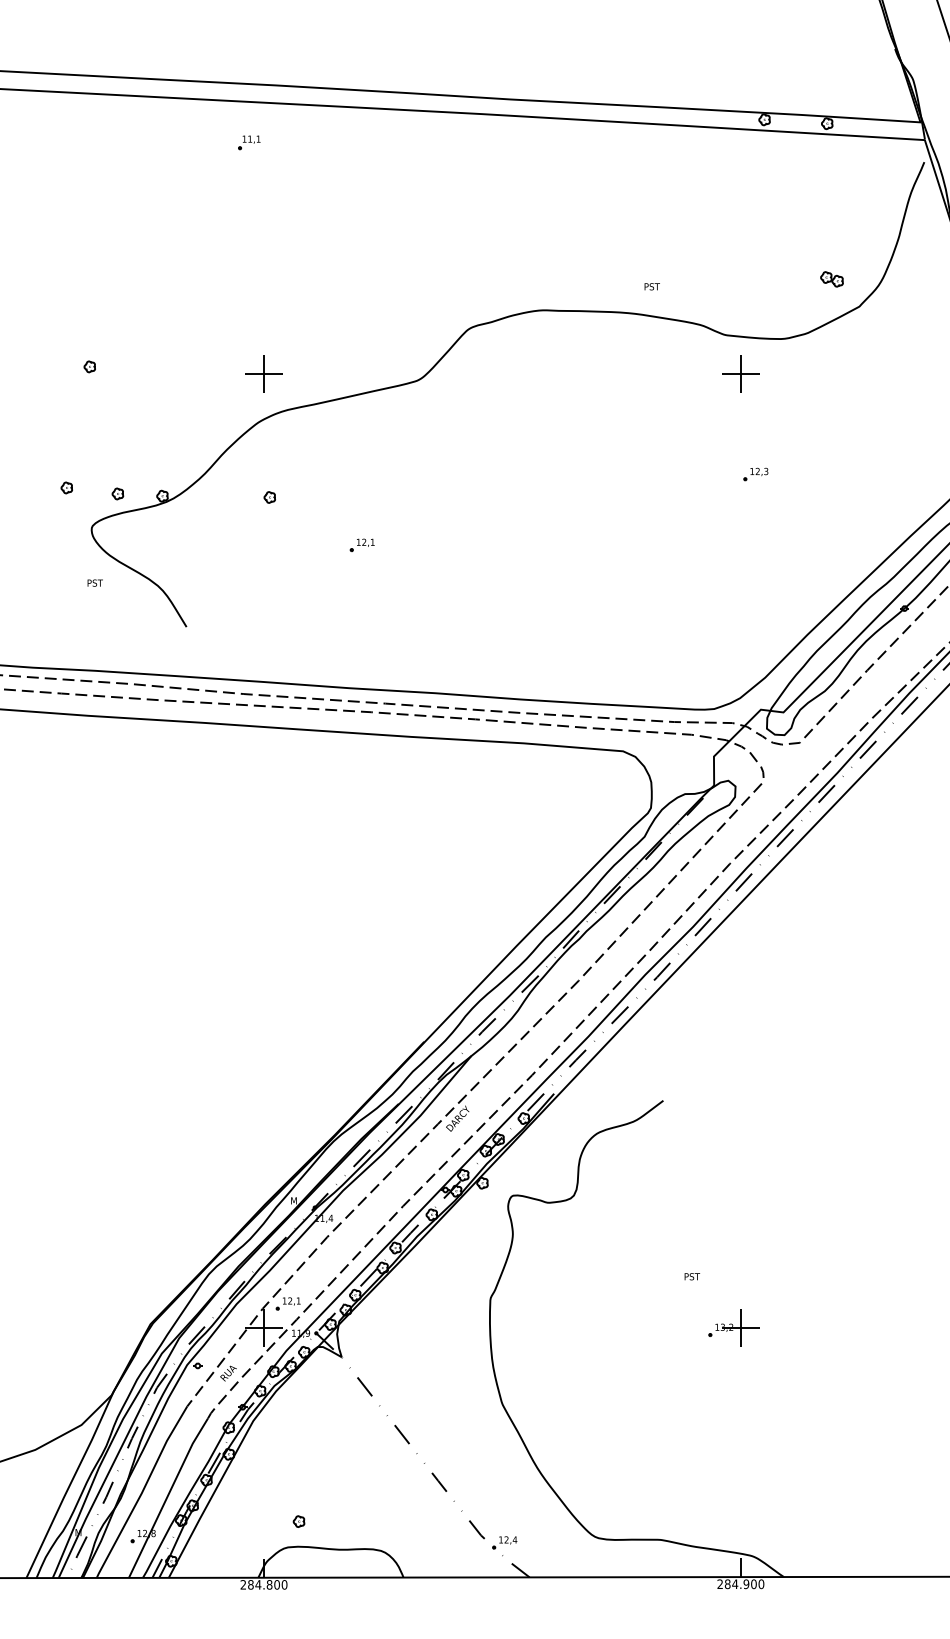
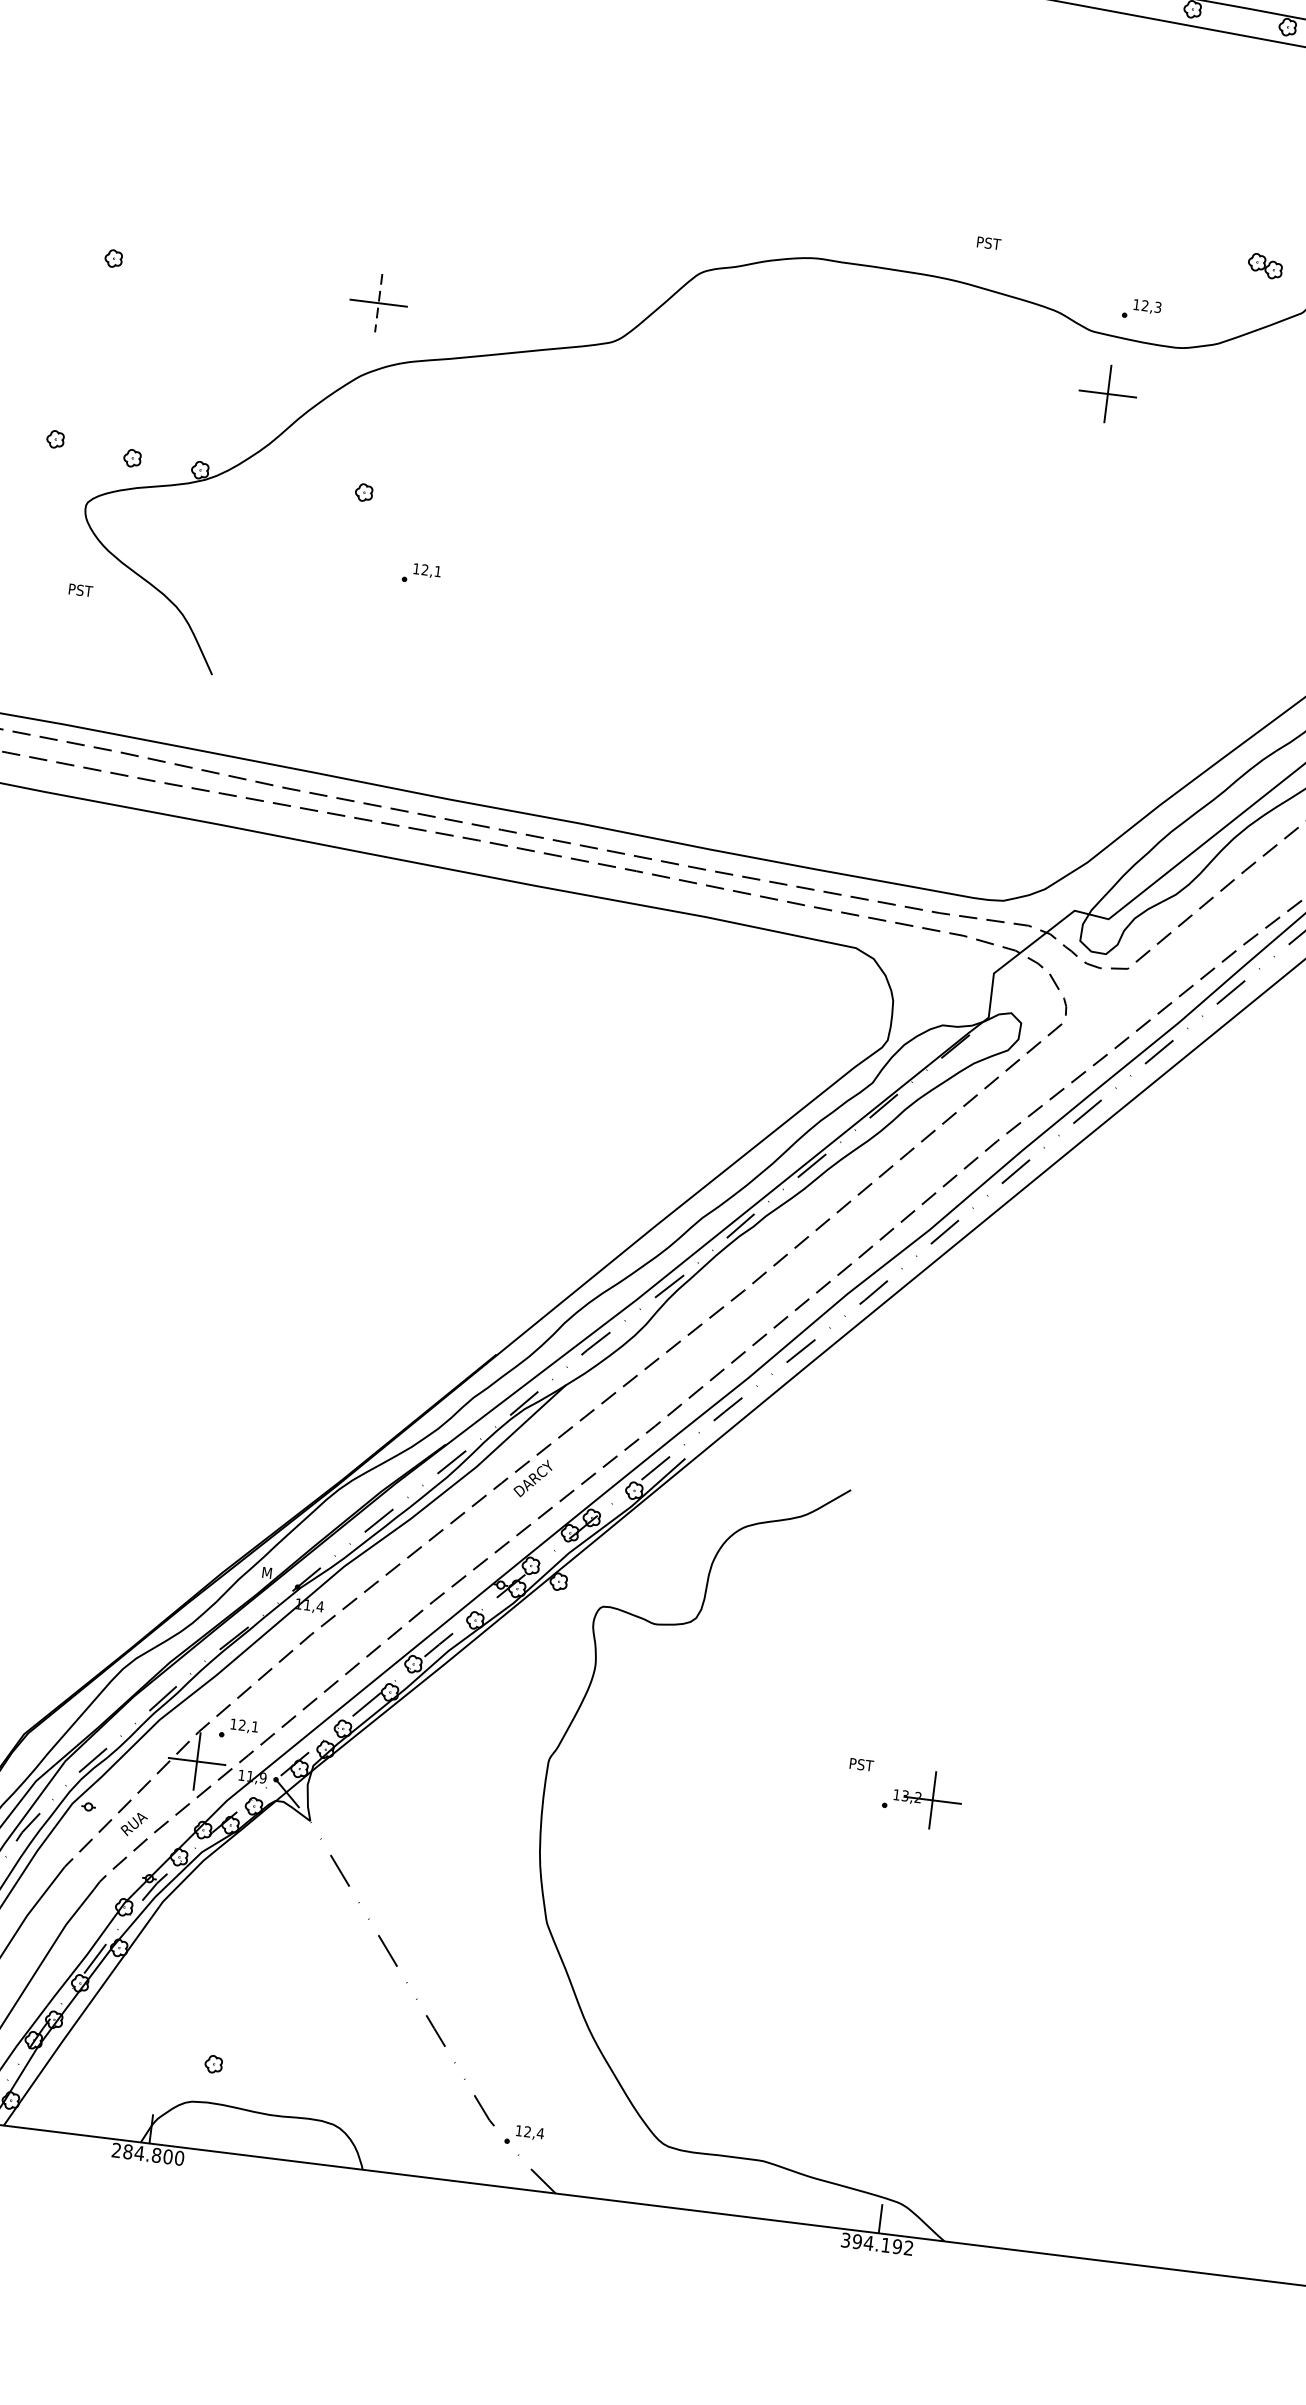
line: (264, 374) -> (379, 303), solid -> dashed
part: (755, 474) -> (1141, 309), moved
part: (361, 544) -> (420, 572), moved
part: (733, 1327) -> (921, 1798), moved
text: (740, 1584) -> (876, 2244), 284.900 -> 394.192

